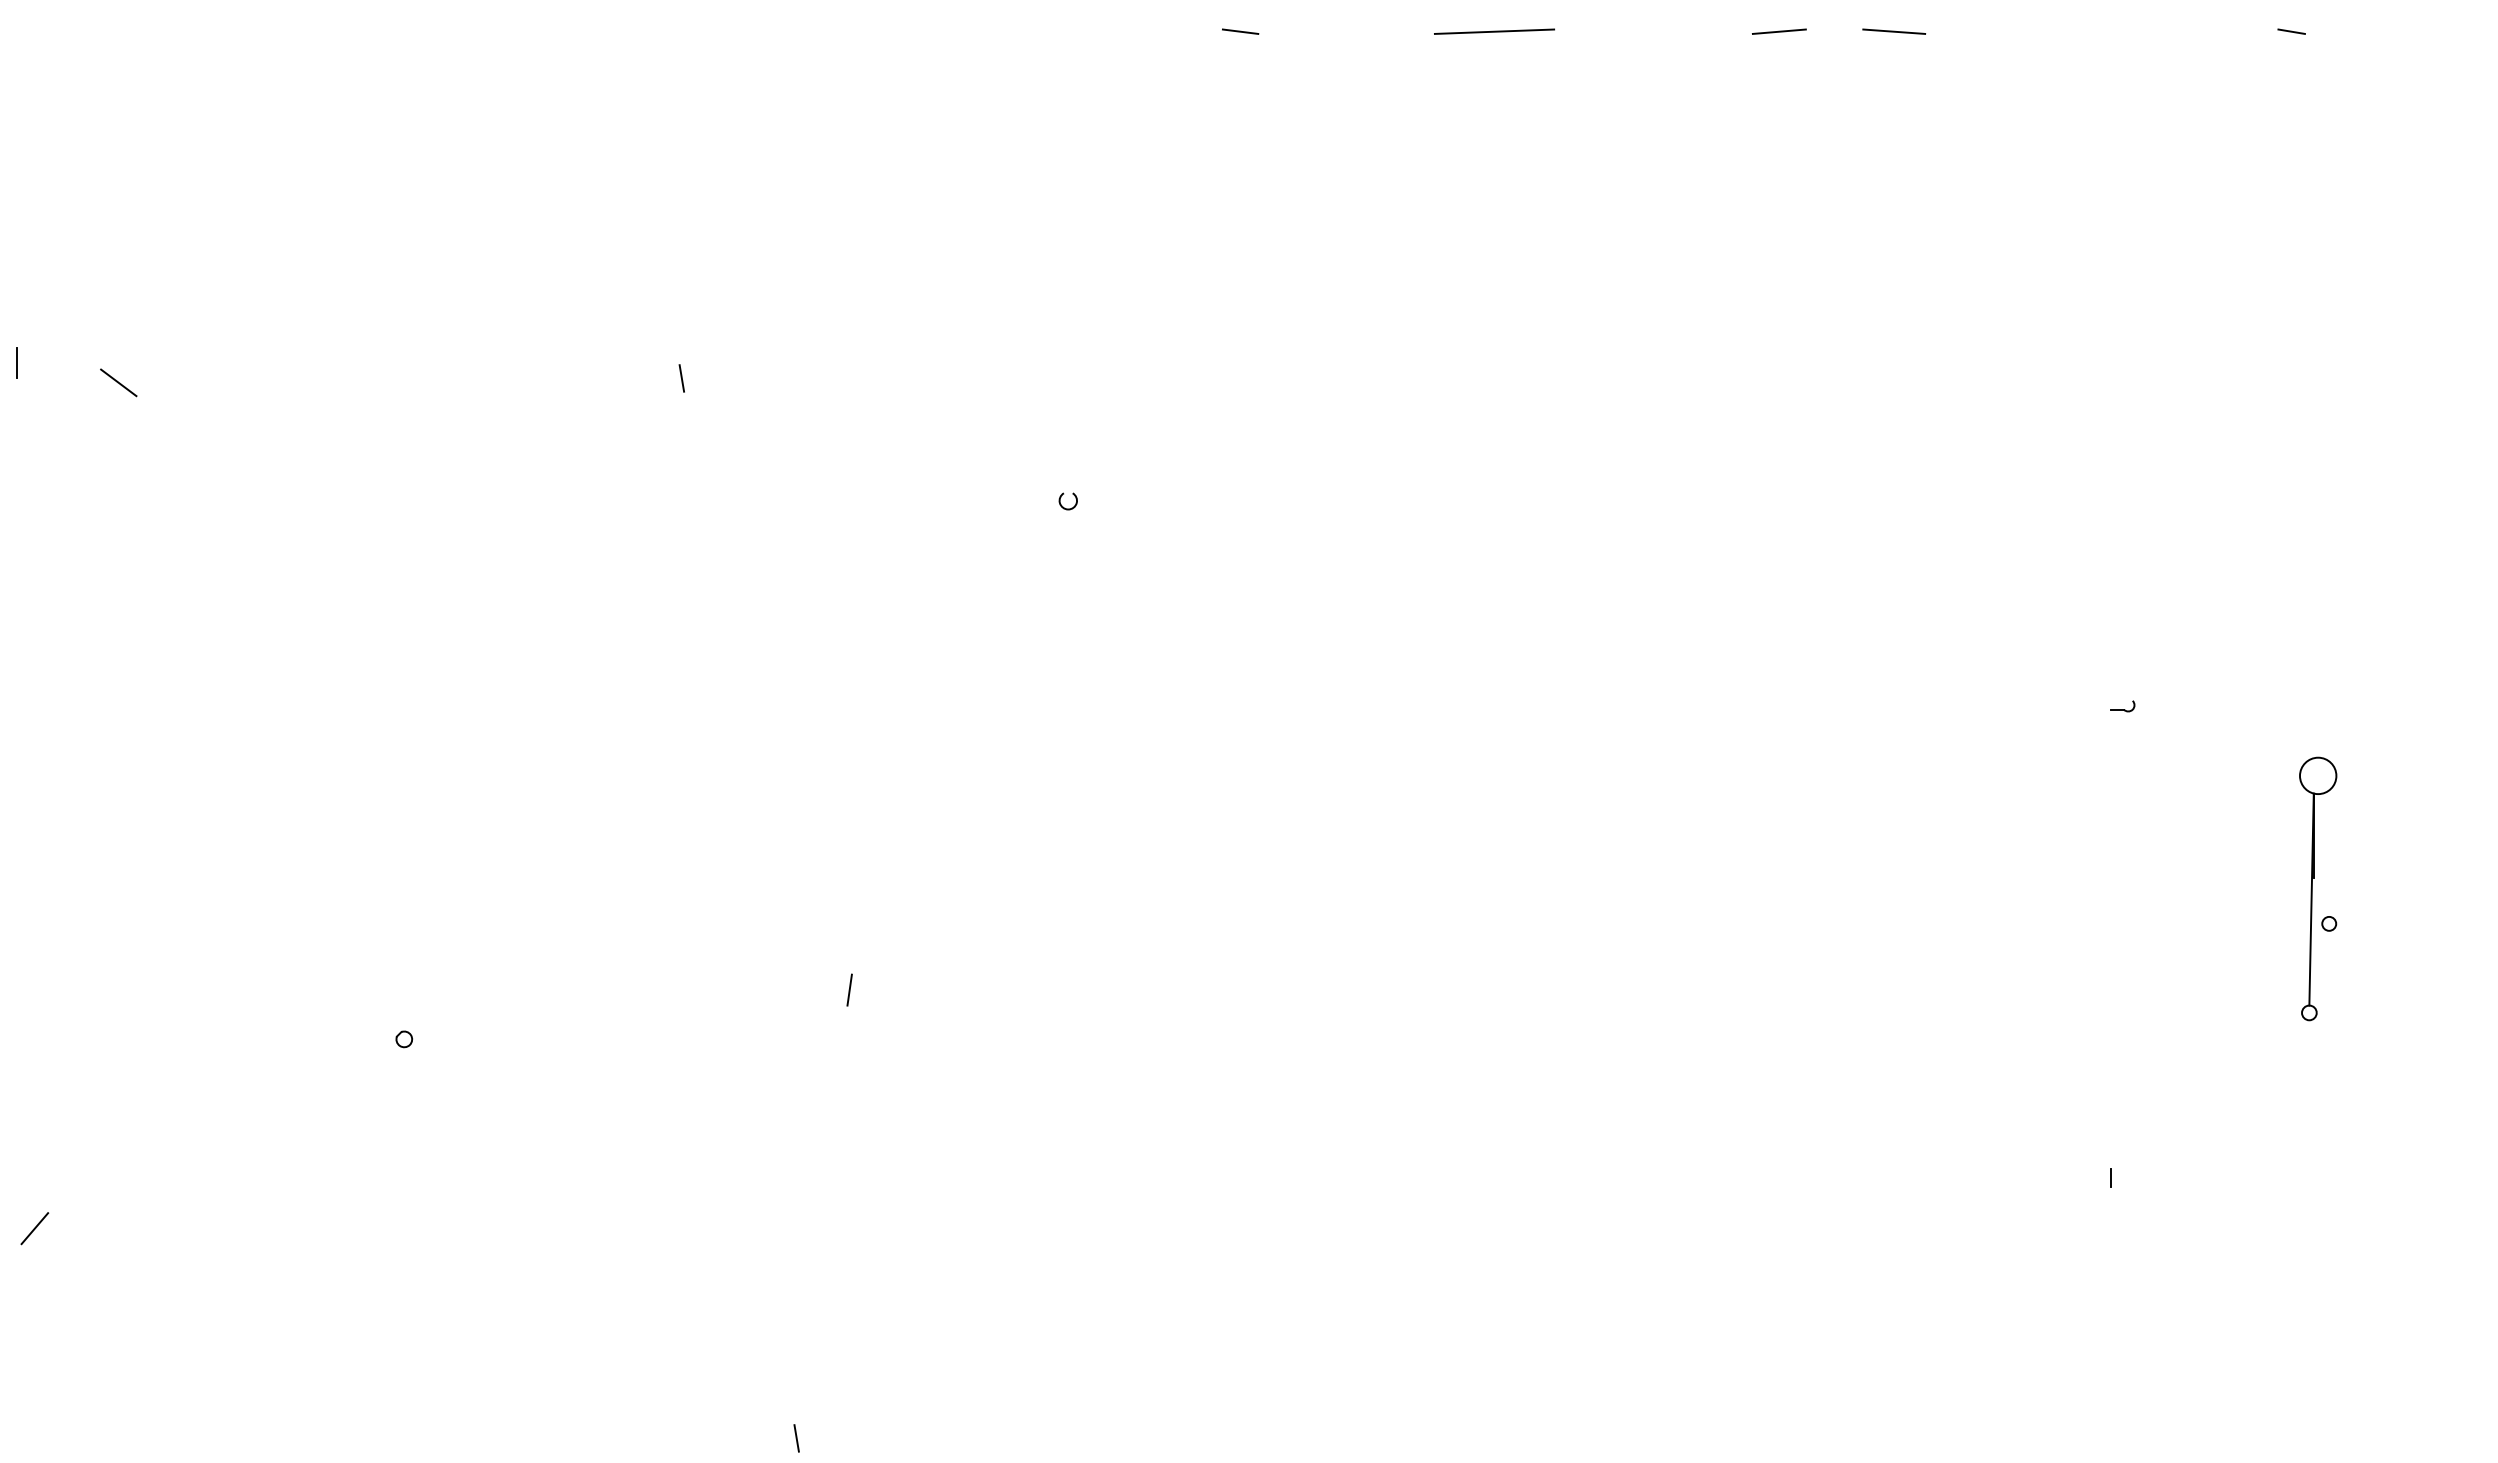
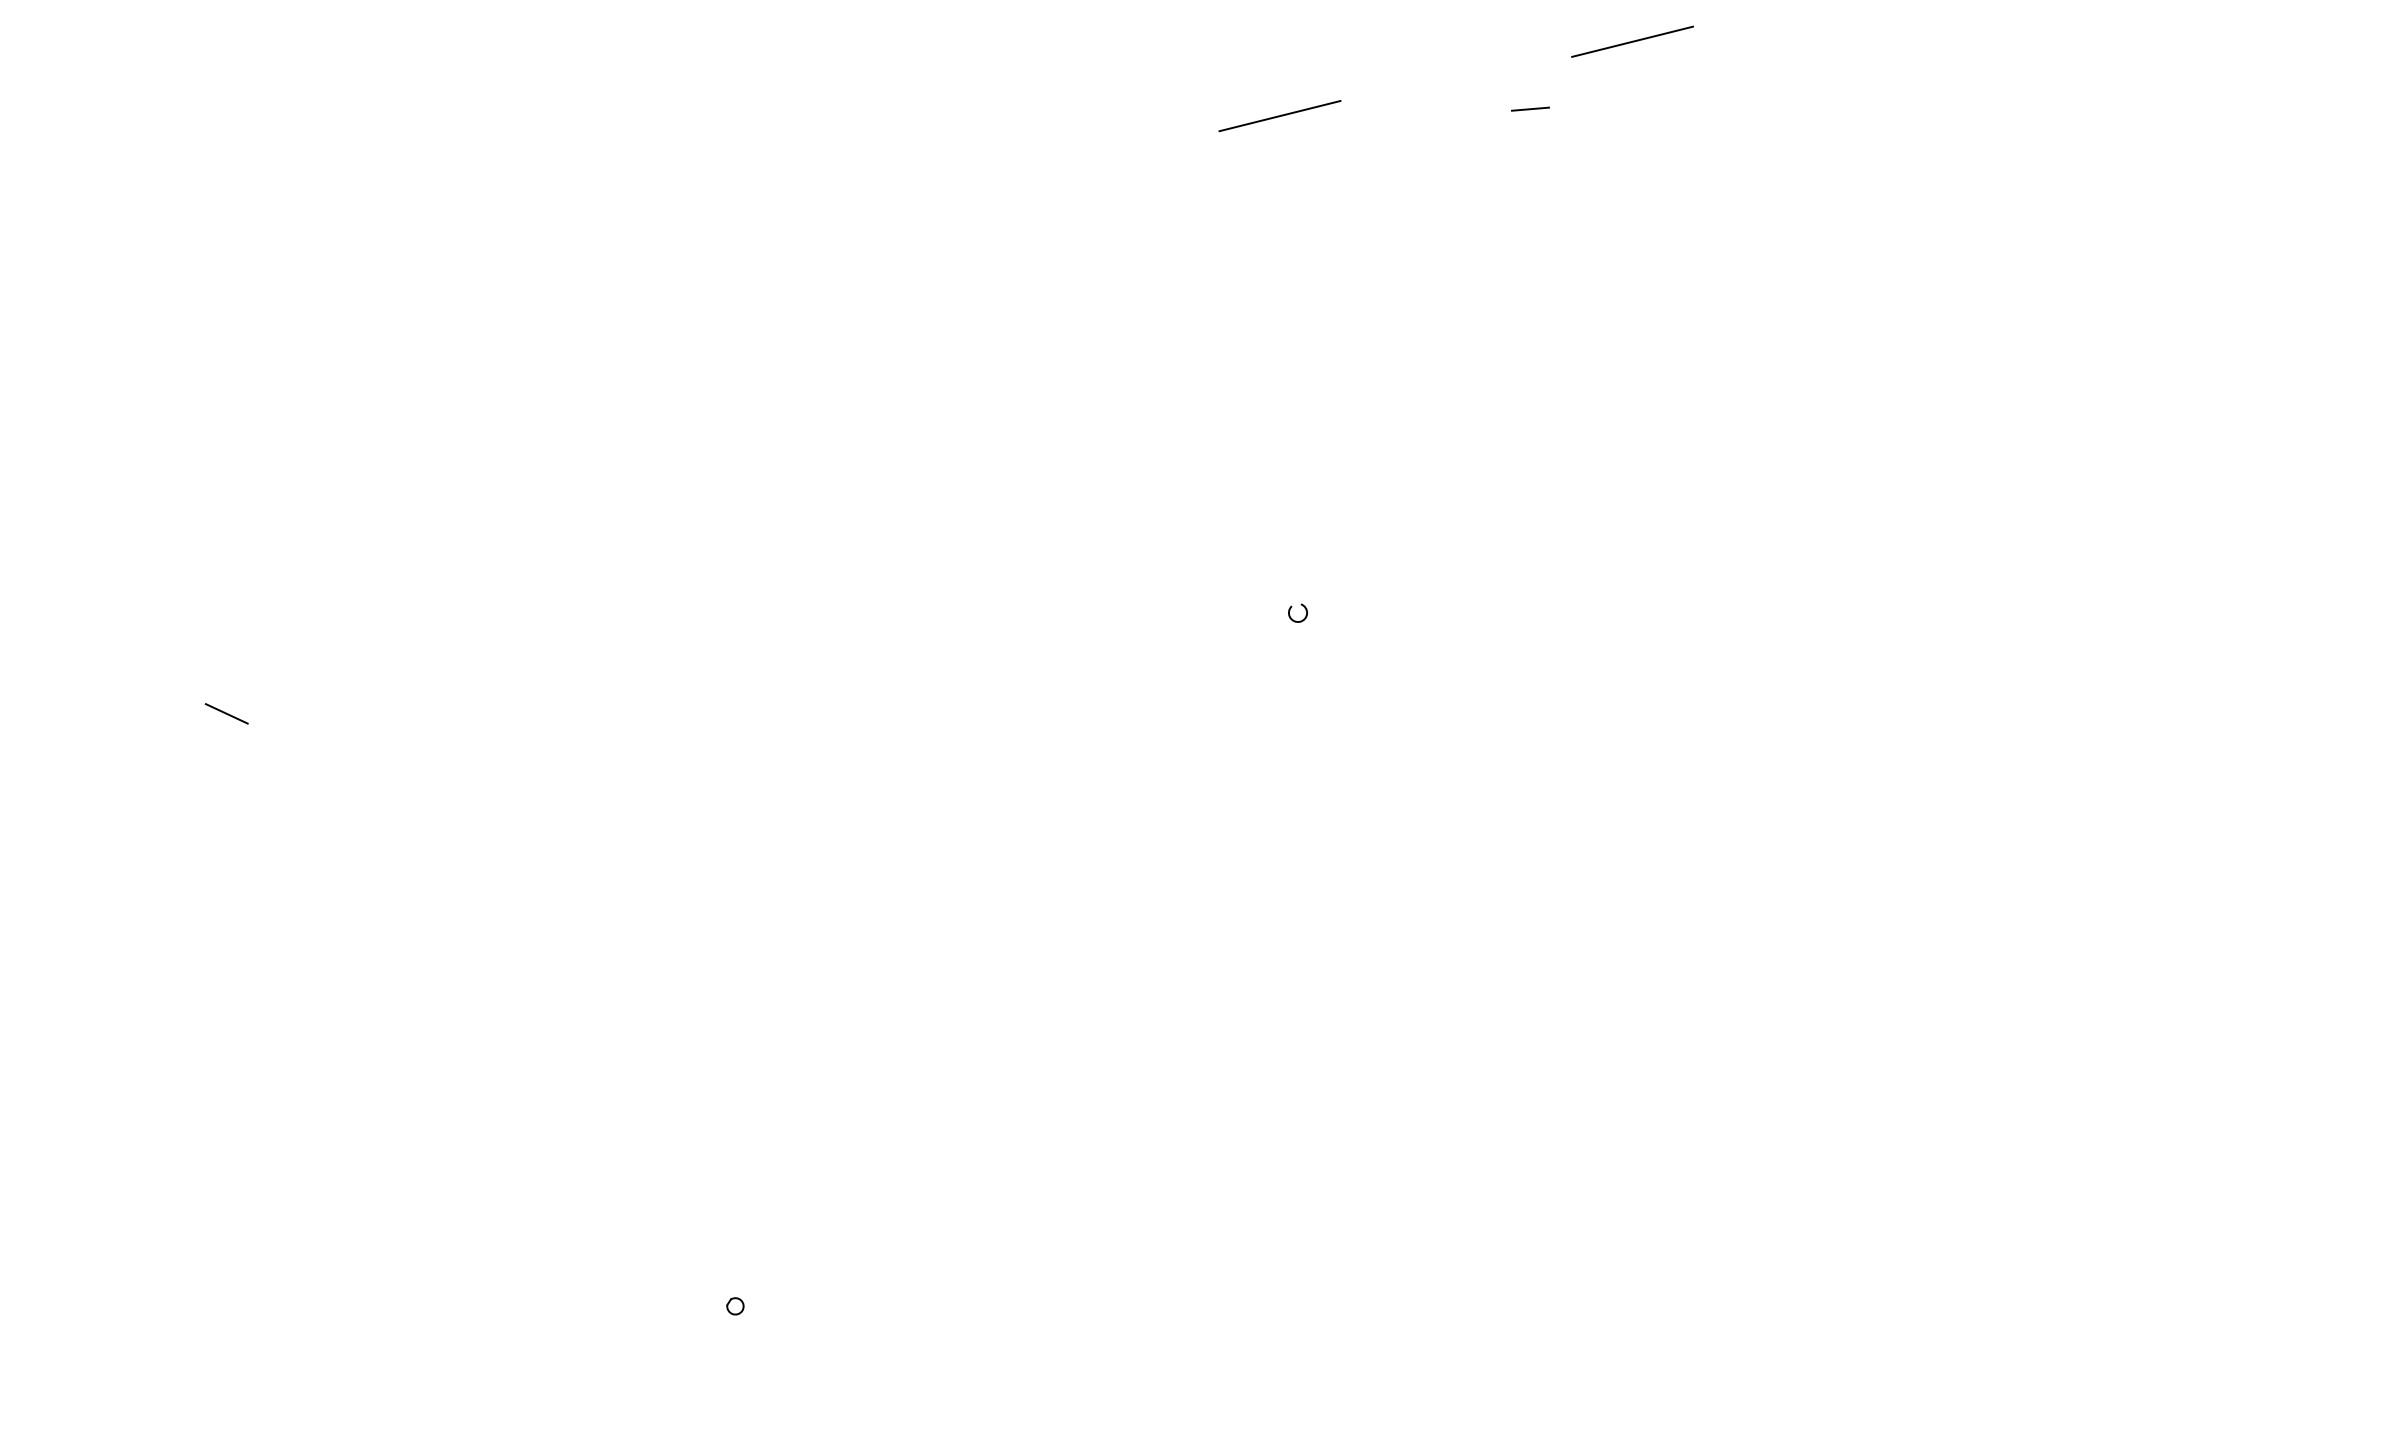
line: (1149, 31) -> (1279, 115), added
line: (1240, 31) -> (1530, 108), moved
line: (17, 362) -> (194, 697), removed
line: (681, 378) -> (876, 571), removed
line: (118, 382) -> (226, 713), moved
line: (849, 989) -> (1179, 1159), removed

